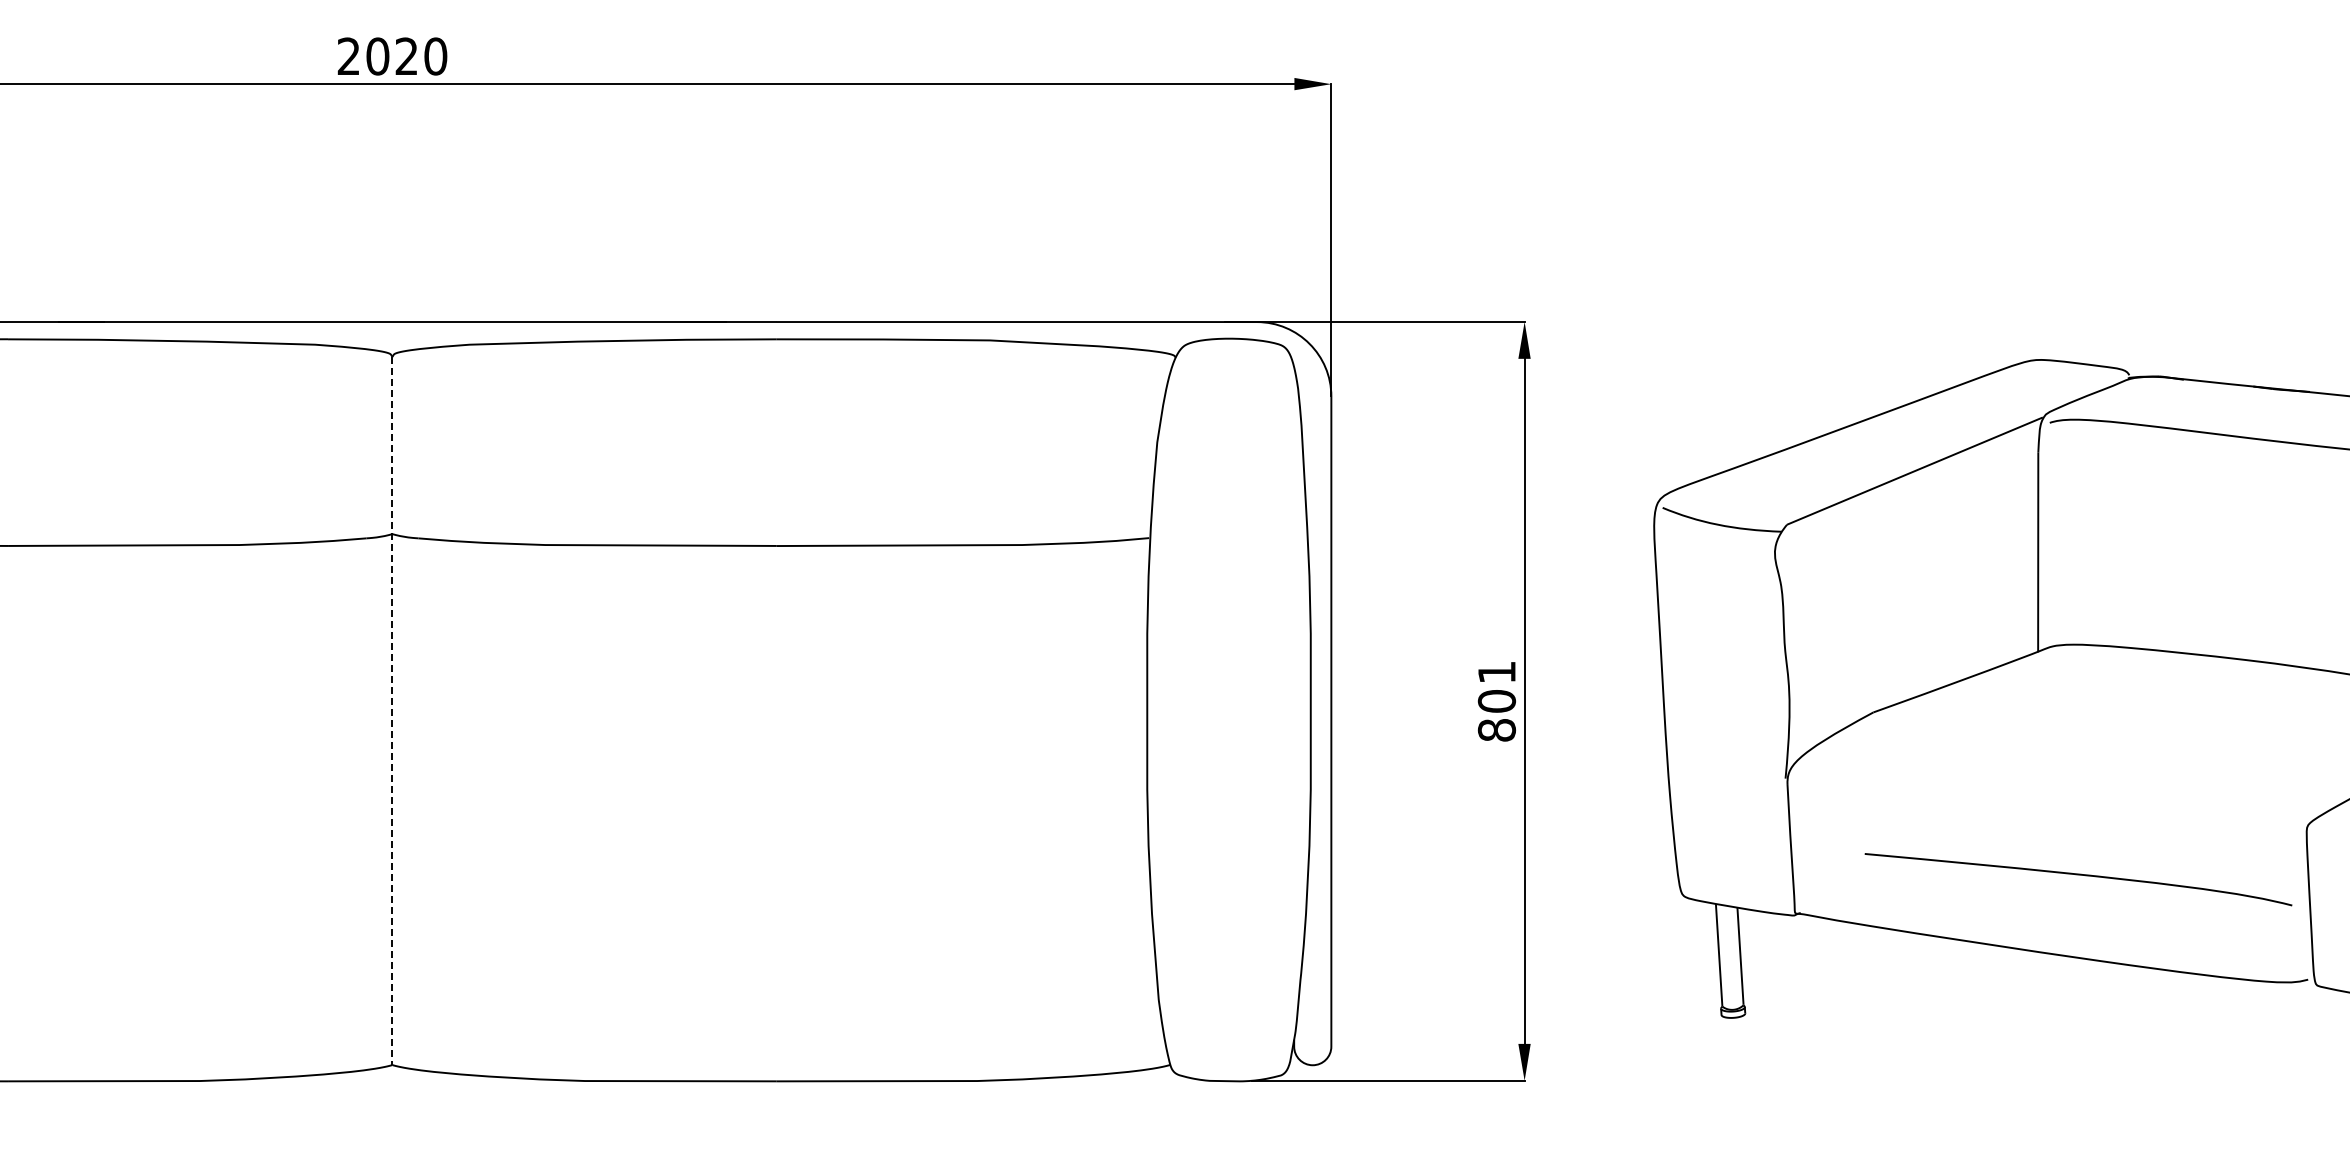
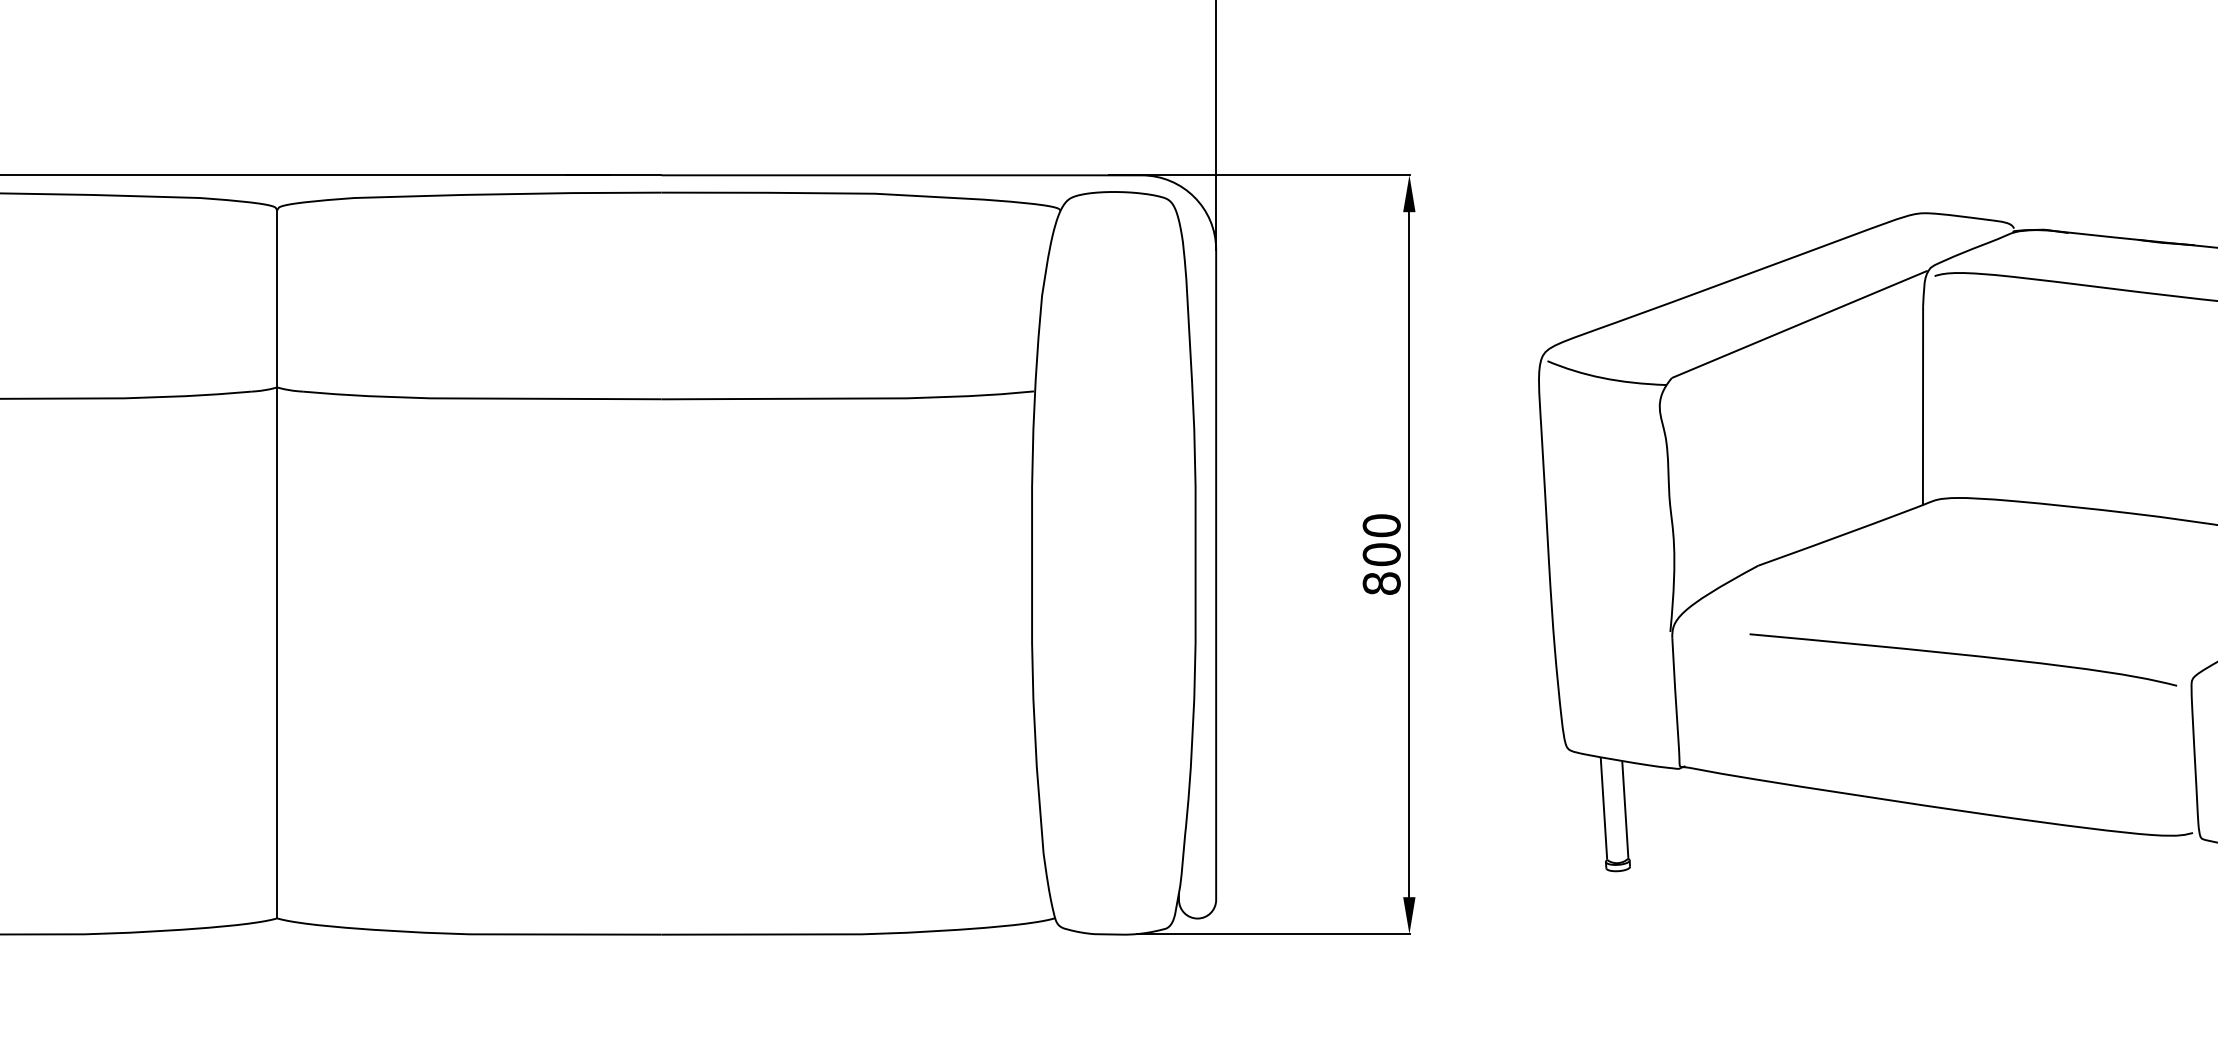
text: (1496, 672) -> (1381, 525), 801 -> 800
line: (392, 711) -> (277, 564), dashed -> solid
curve: (2078, 875) -> (1963, 655), moved

